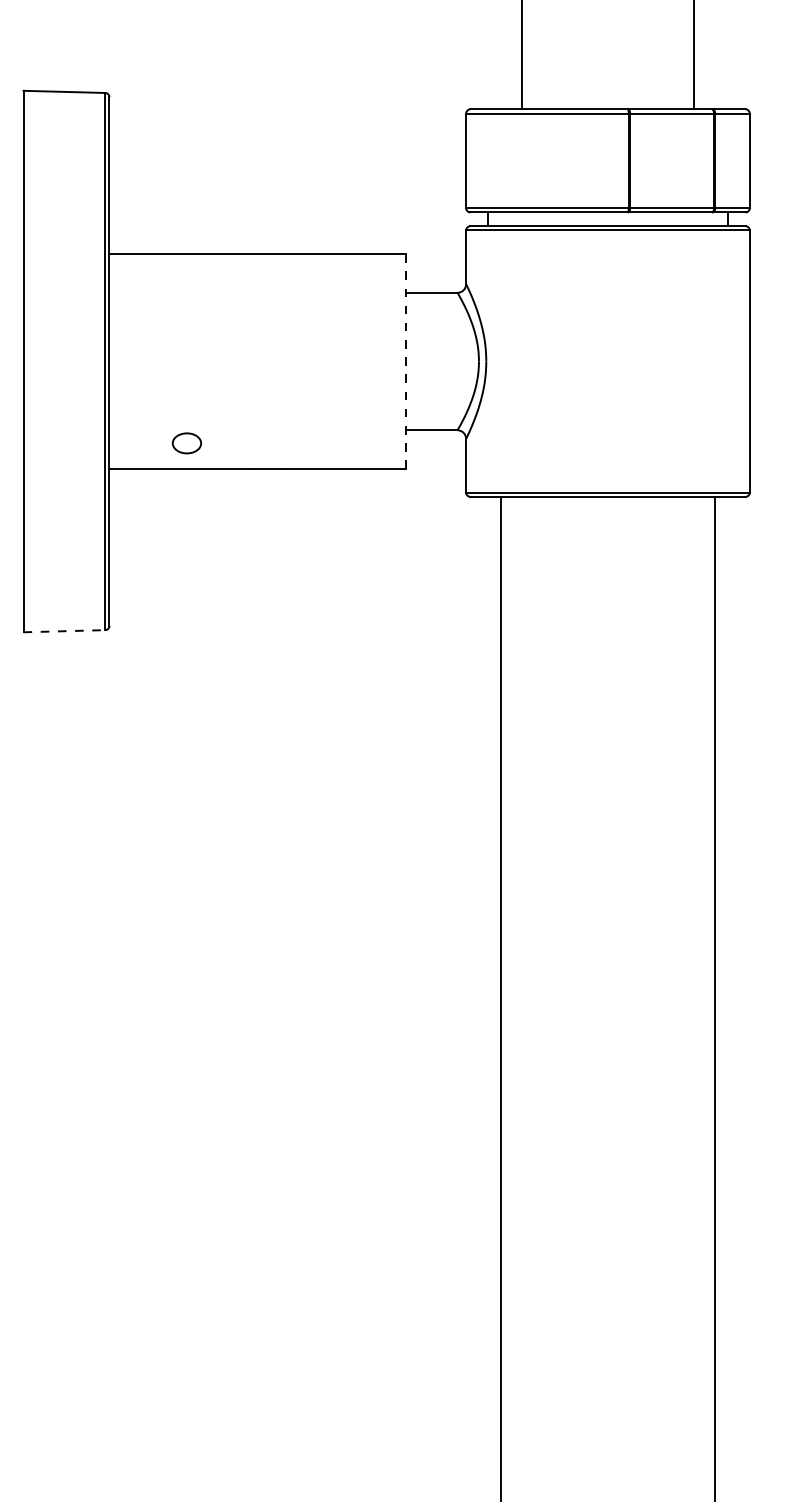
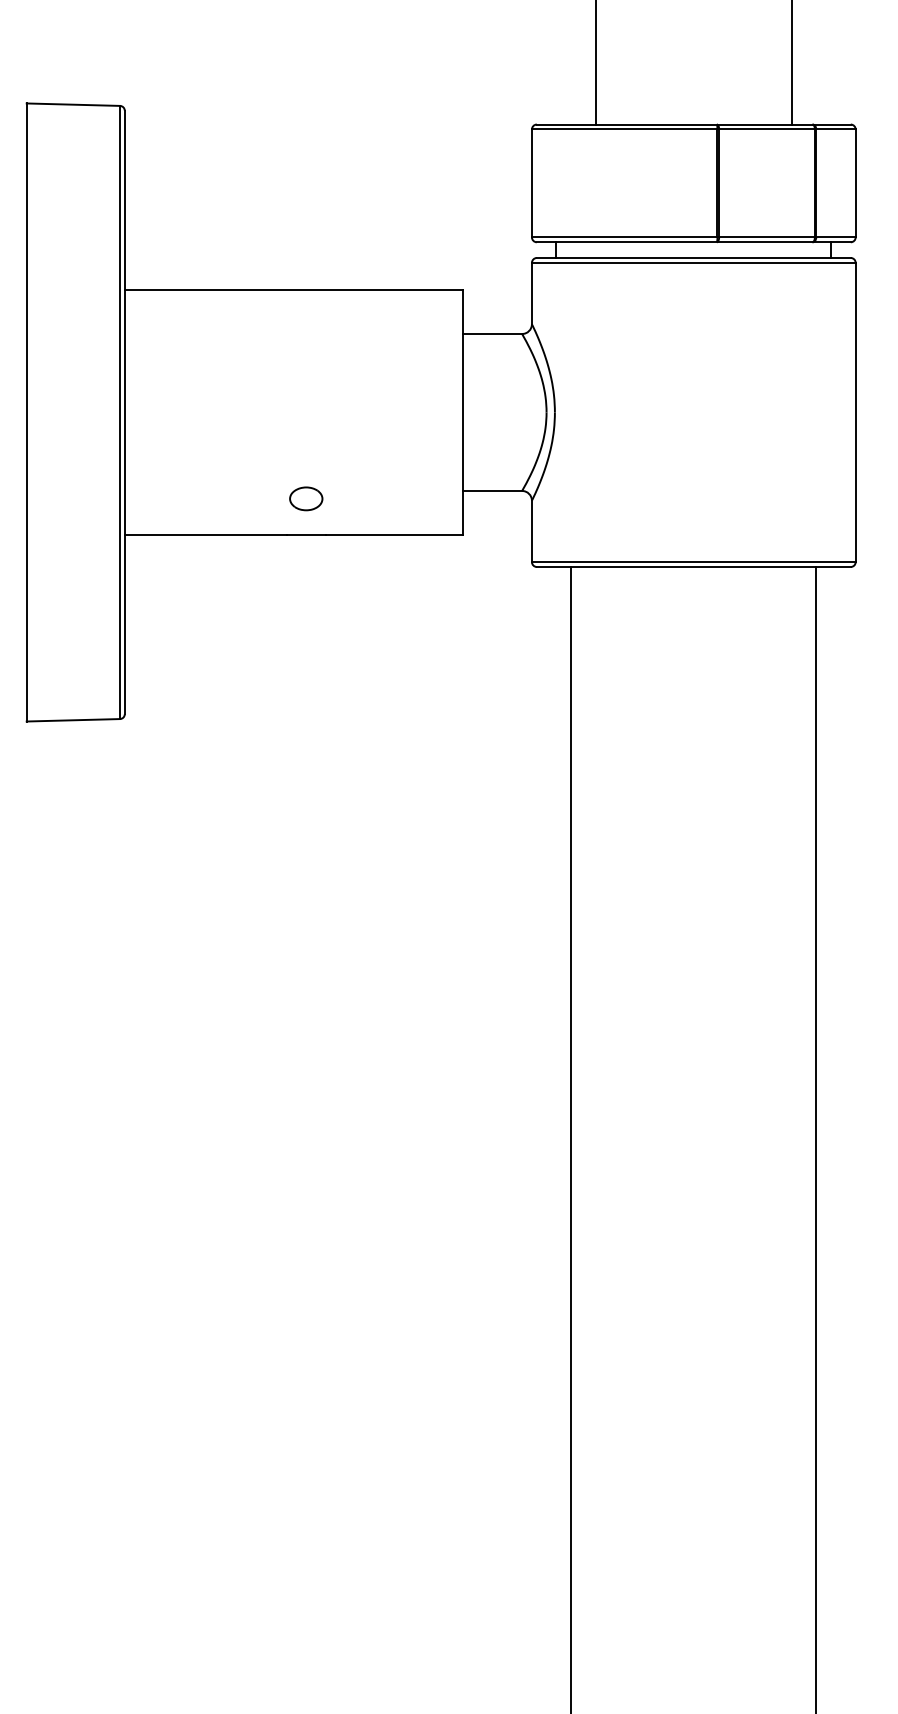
line: (406, 361) -> (463, 412), dashed -> solid
part: (187, 443) -> (306, 498), moved
line: (64, 631) -> (73, 720), dashed -> solid

